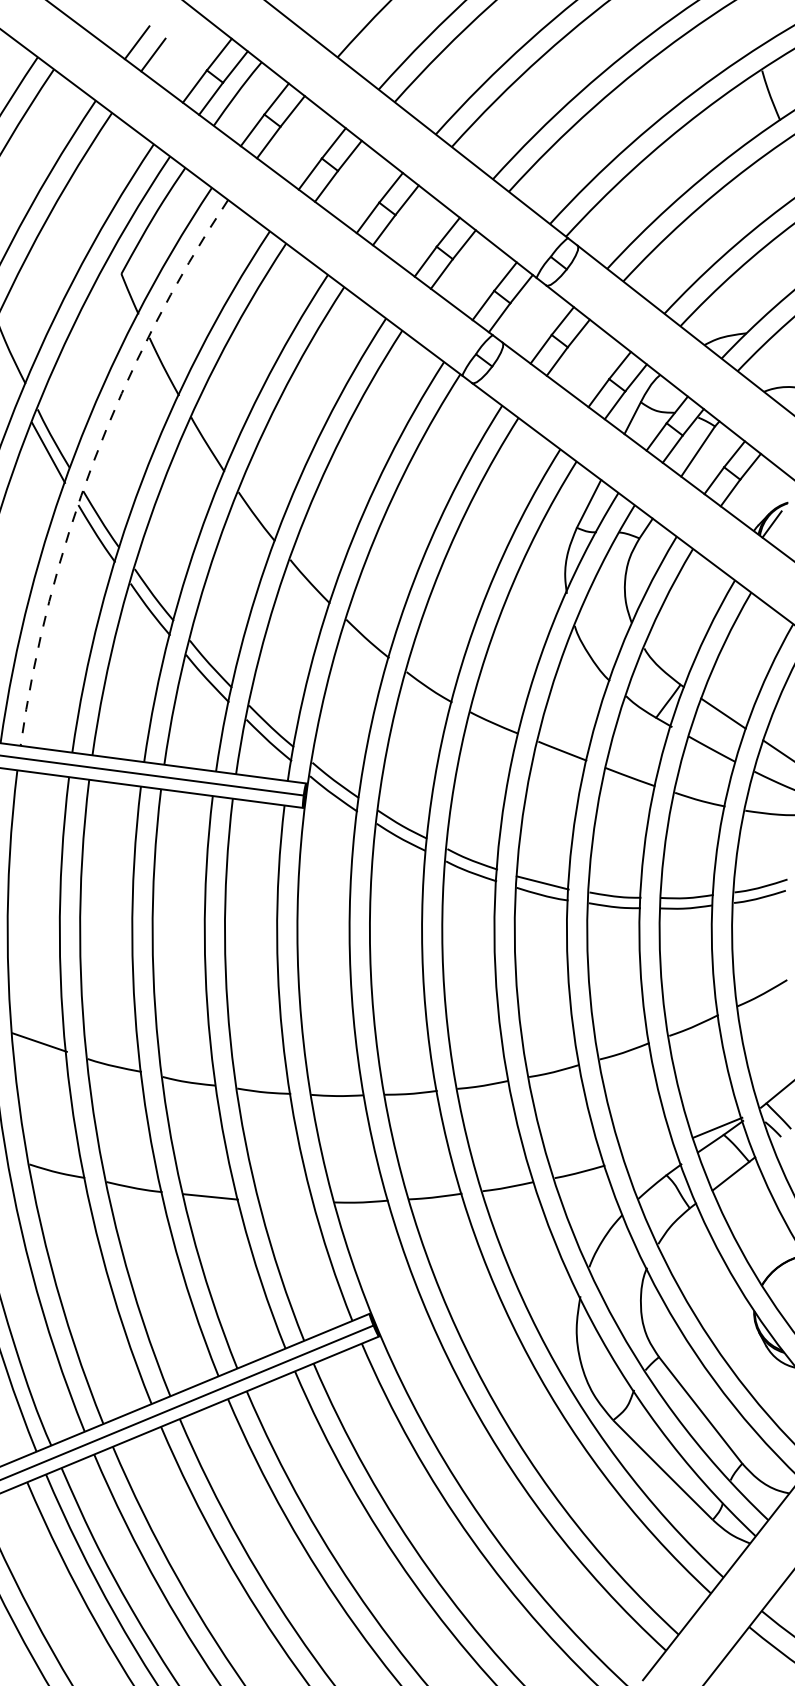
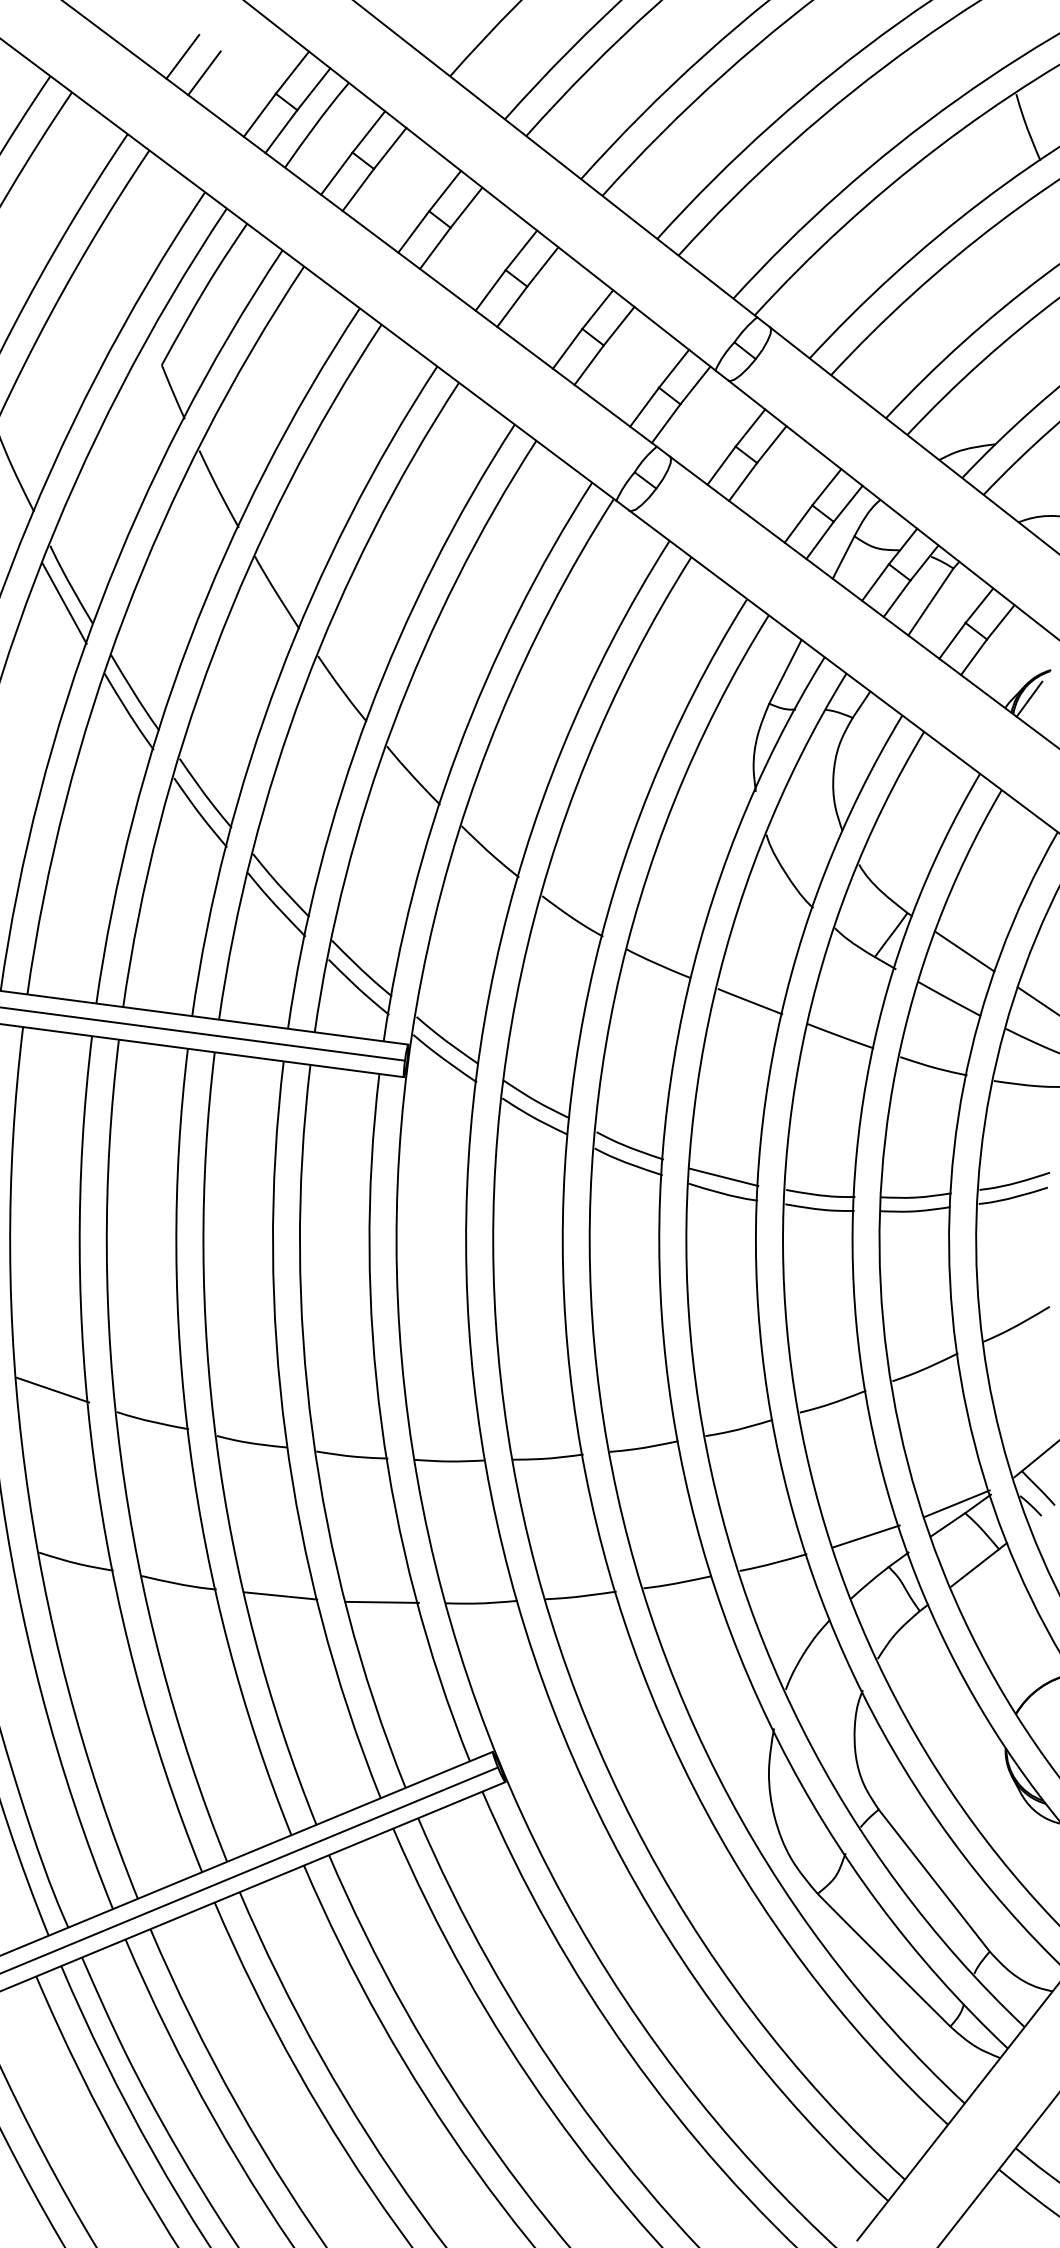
arc: (94, 461) -> (125, 615), dashed -> solid
line: (649, 1152) -> (866, 1536), added
line: (286, 1201) -> (381, 1601), added

